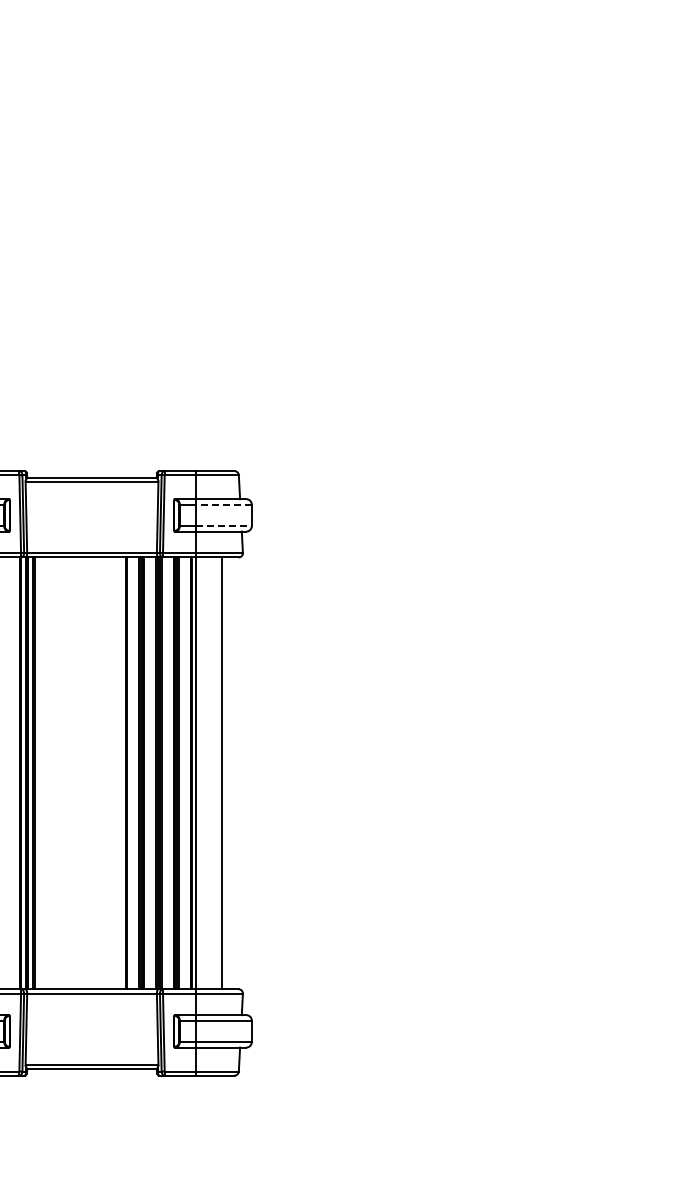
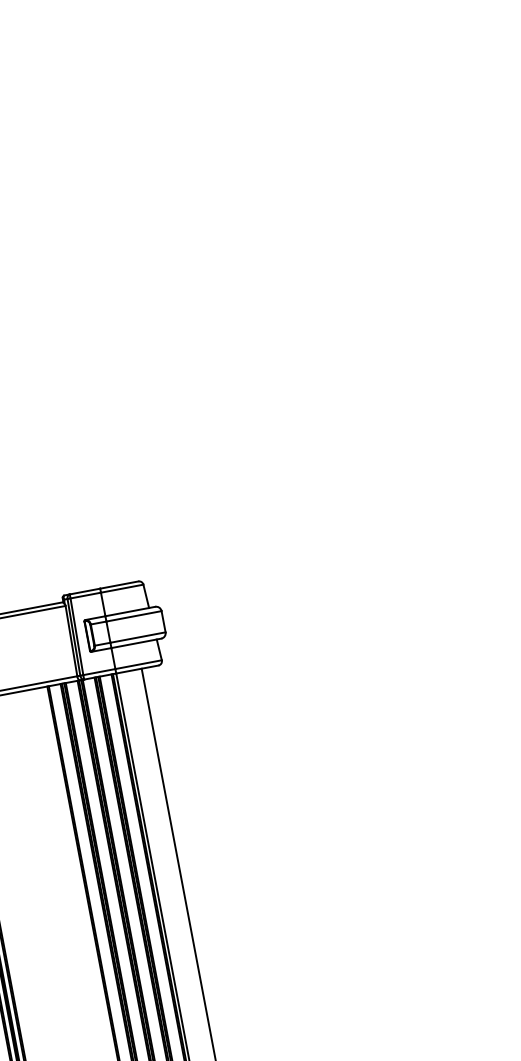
line: (223, 504) -> (133, 616), dashed -> solid
line: (224, 526) -> (138, 637), dashed -> solid

